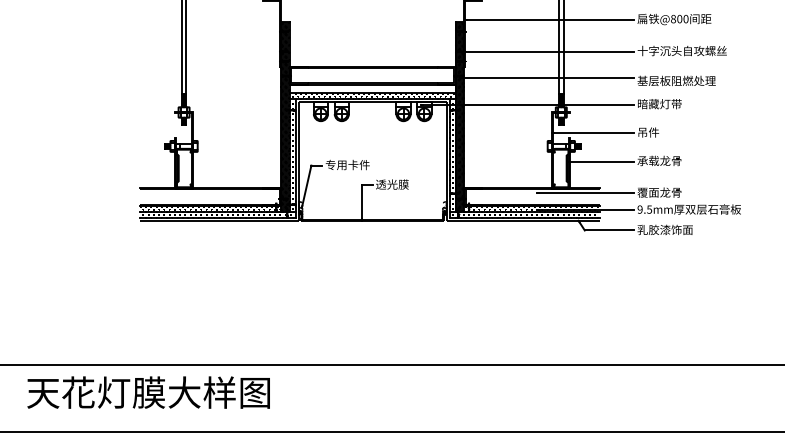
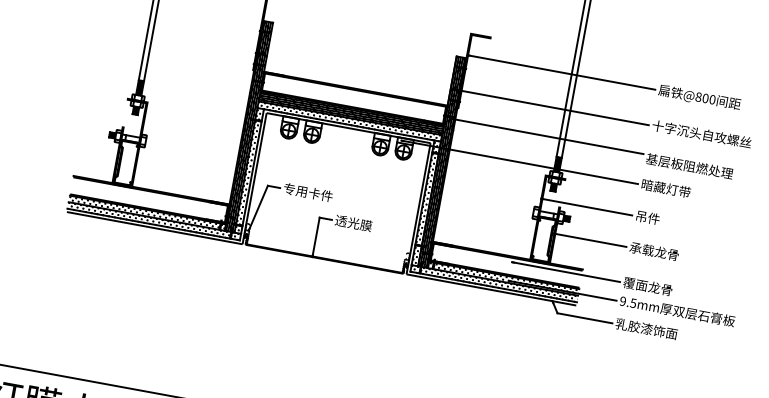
hatch: (372, 88) -> (351, 112), added

